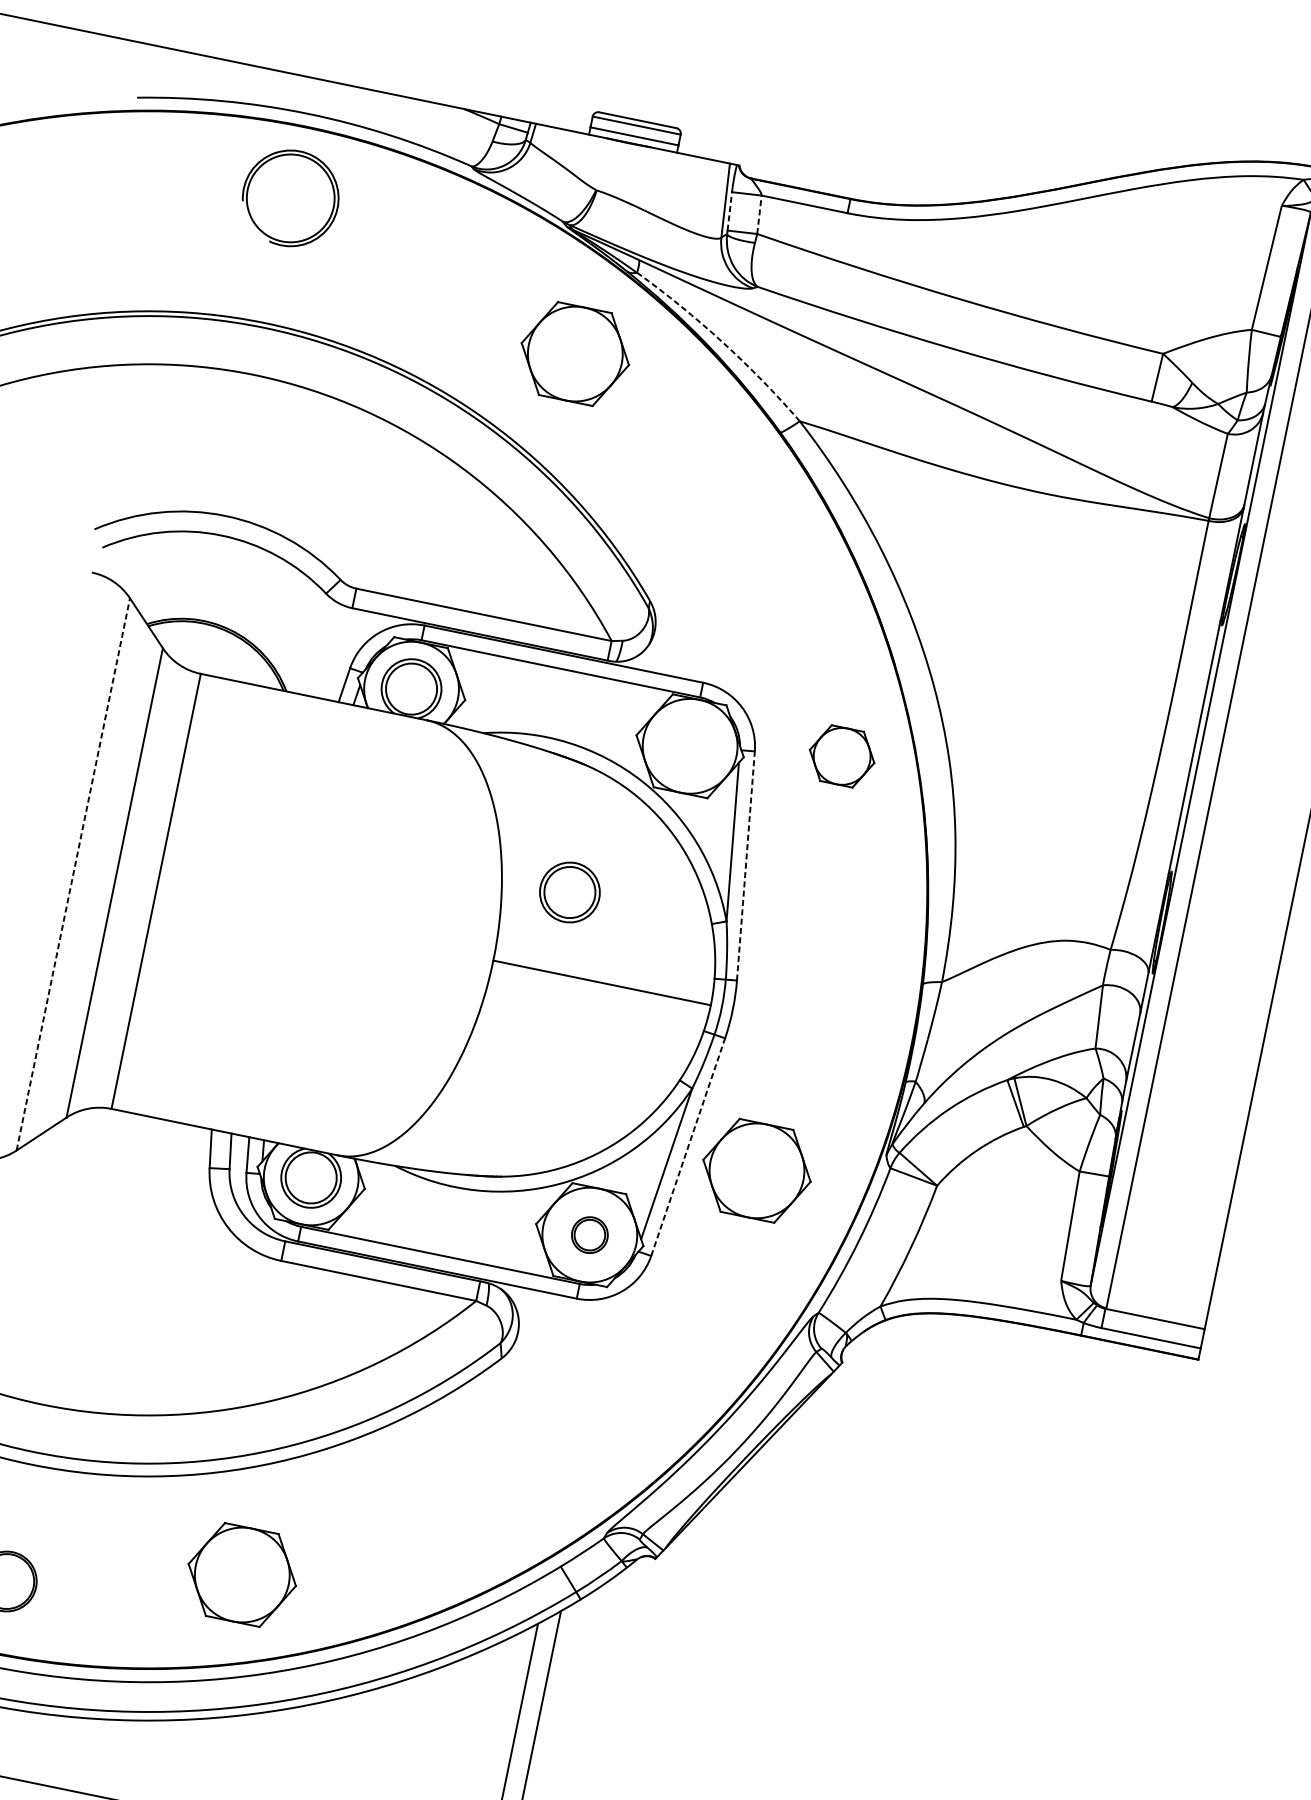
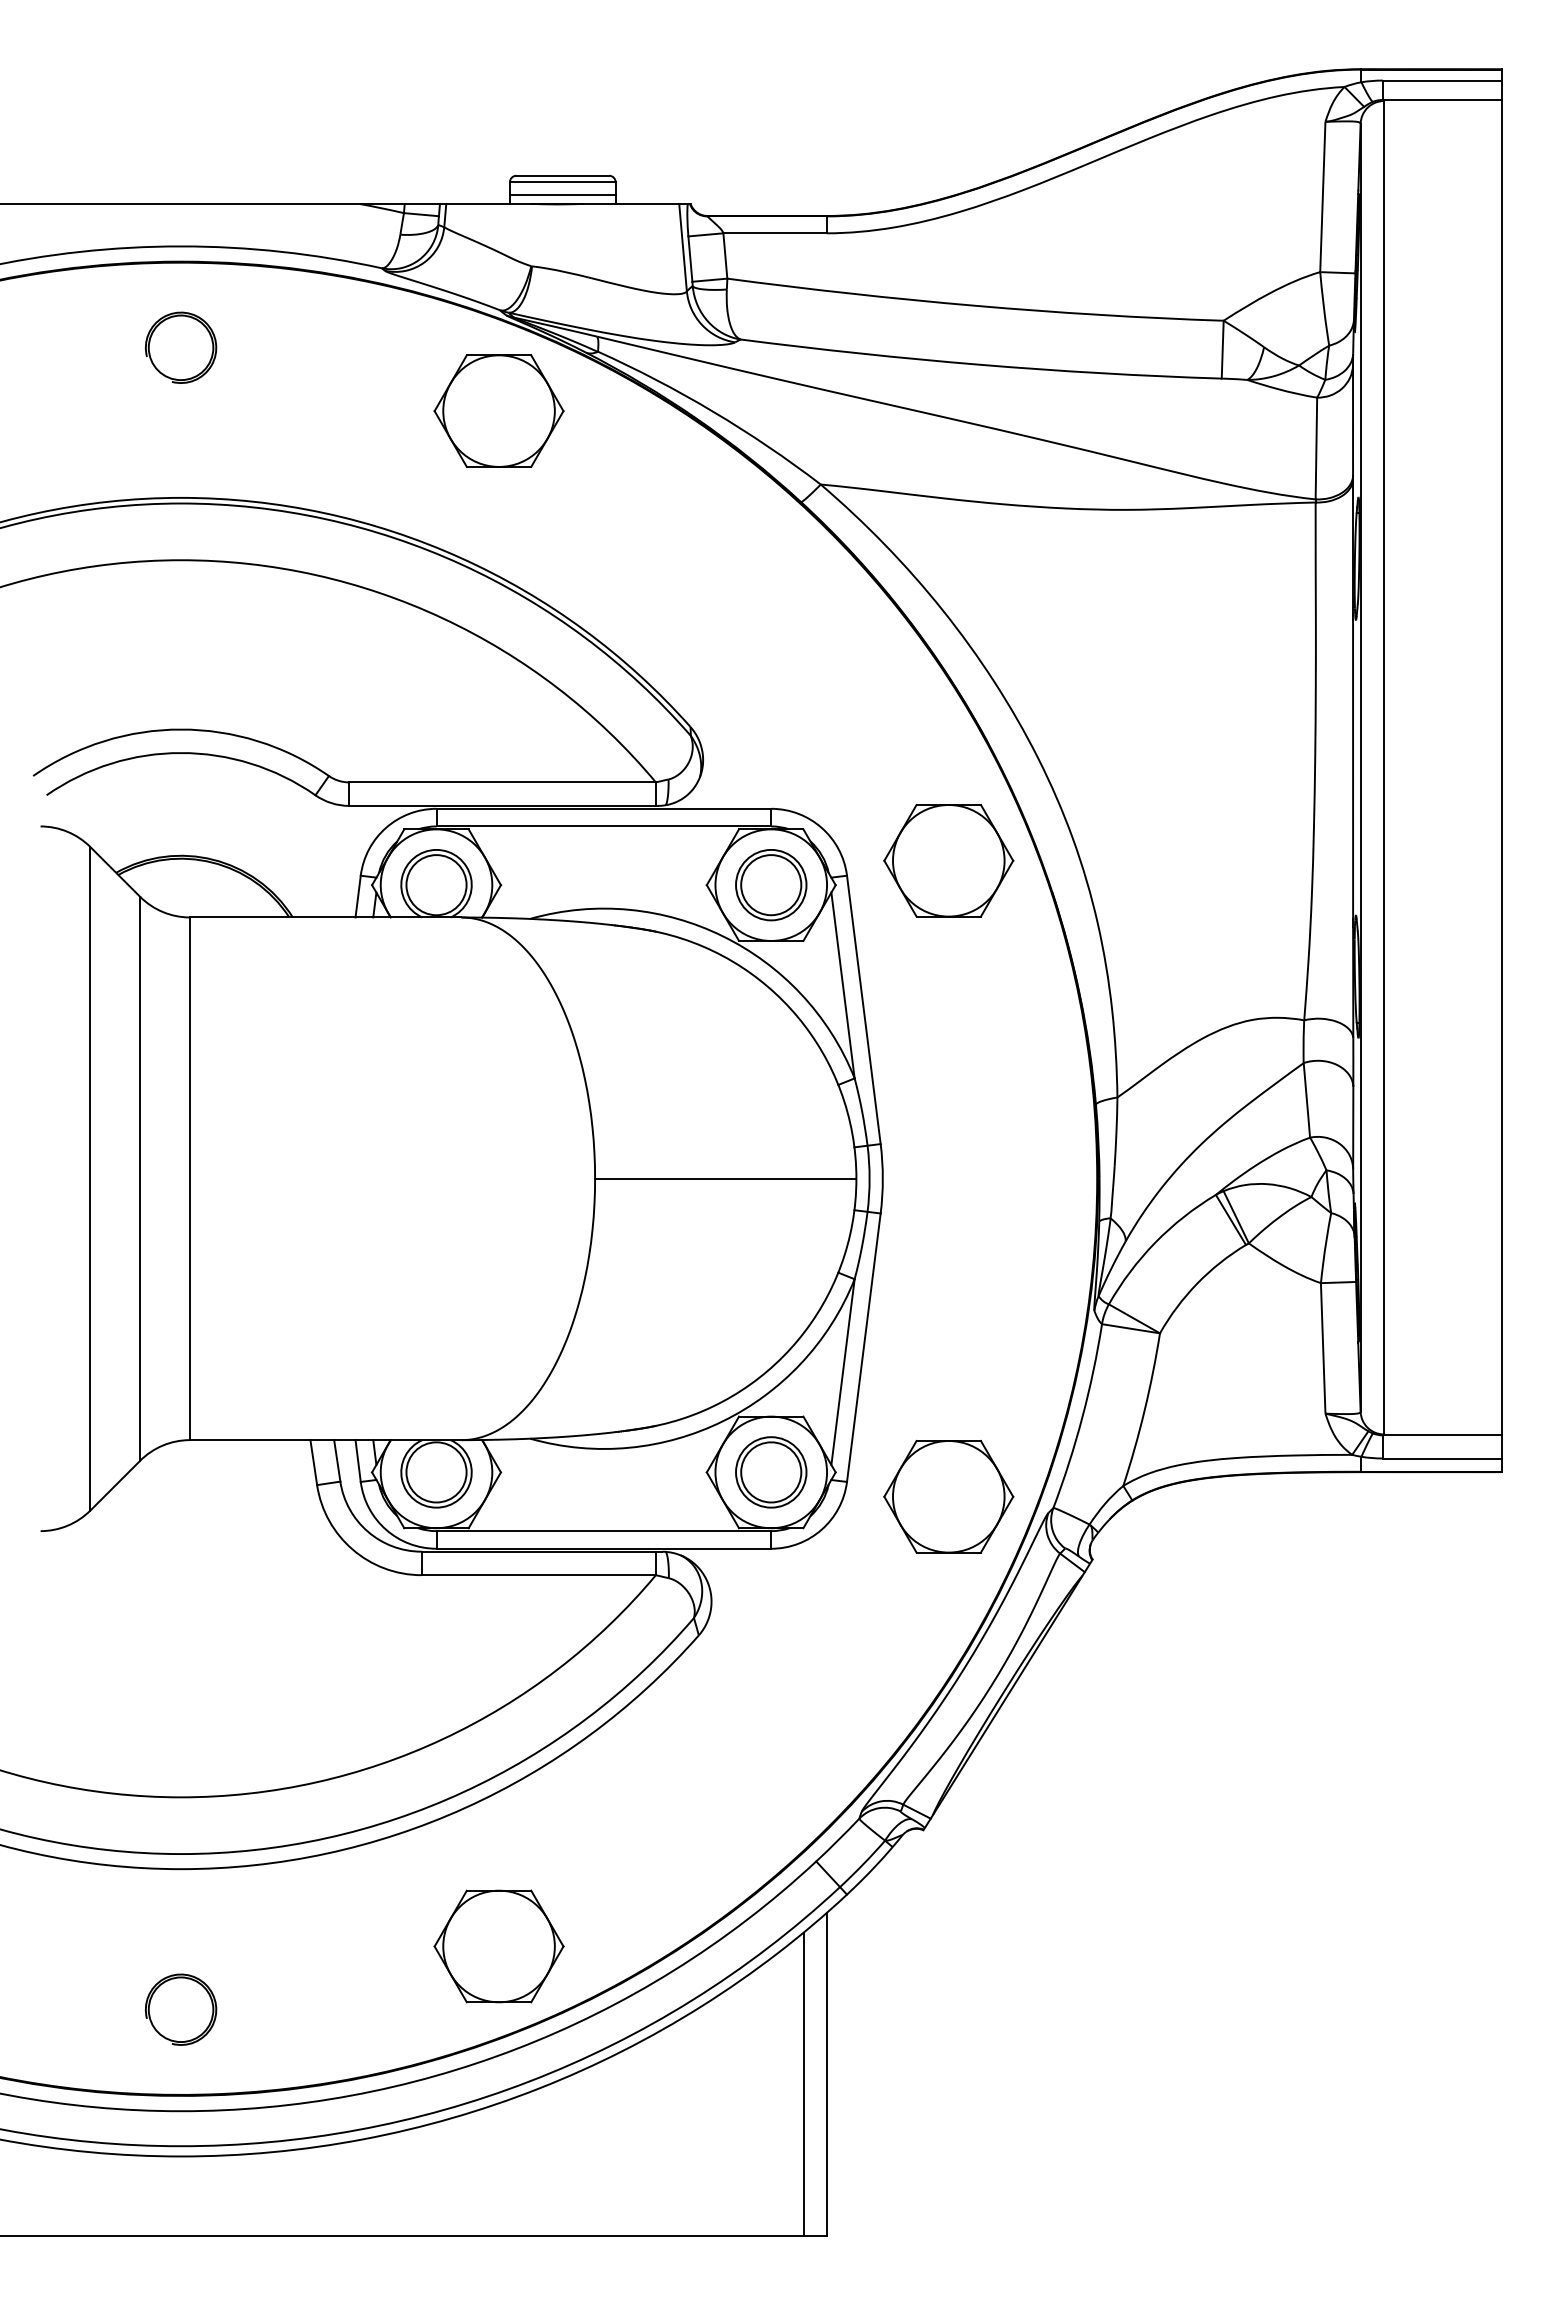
part: (290, 197) -> (180, 347), size x0.62
line: (729, 211) -> (690, 259), dashed -> solid
line: (759, 214) -> (725, 255), dashed -> solid
arc: (723, 342) -> (713, 411), dashed -> solid
part: (574, 353) -> (498, 410), moved
part: (841, 756) -> (948, 860), size x1.67
line: (745, 865) -> (863, 1009), dashed -> solid
line: (73, 874) -> (90, 1178), dashed -> solid
part: (570, 892) -> (771, 885), moved
line: (687, 1146) -> (863, 1347), dashed -> solid
part: (756, 1170) -> (948, 1496), moved
part: (590, 1235) -> (771, 1472), size x1.67
part: (241, 1574) -> (498, 1946), moved

